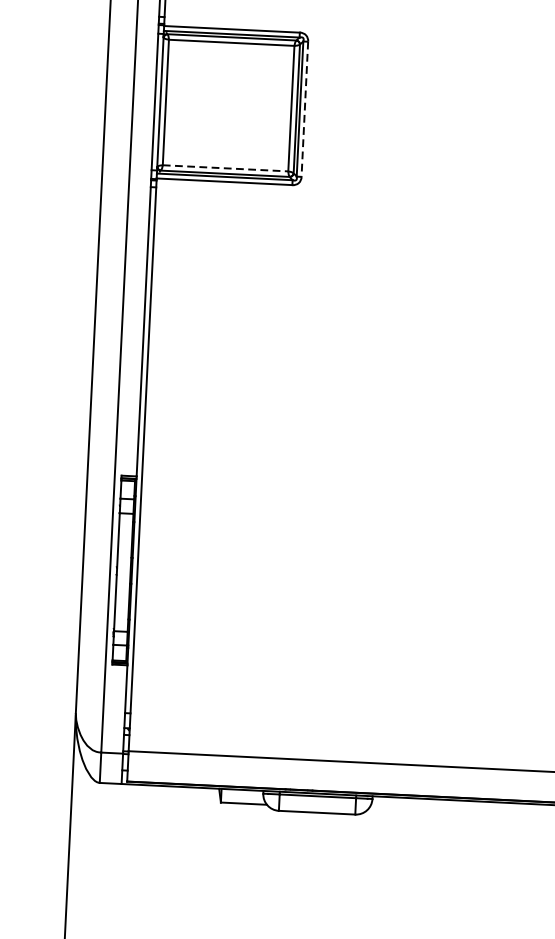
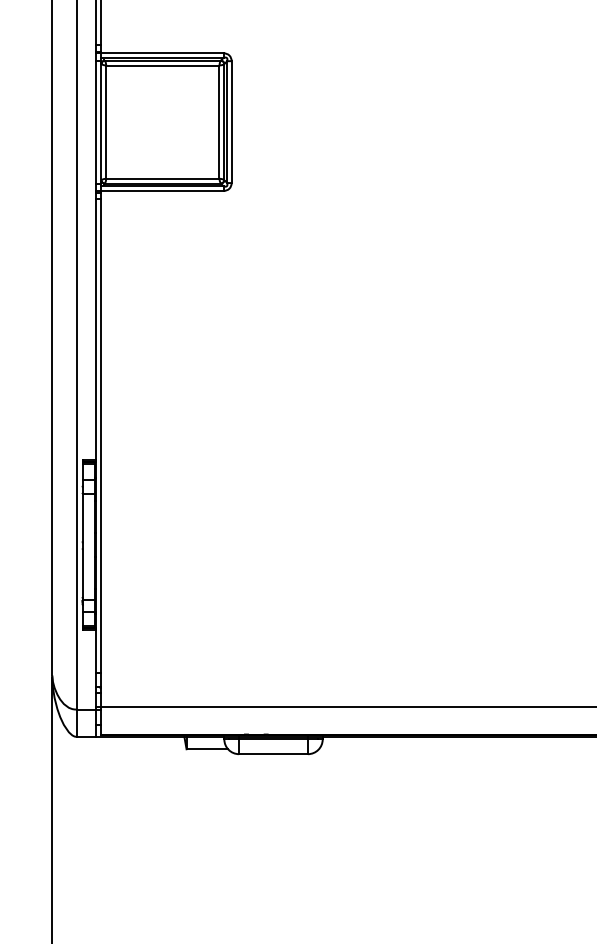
line: (304, 109) -> (231, 122), dashed -> solid
line: (225, 168) -> (162, 178), dashed -> solid

